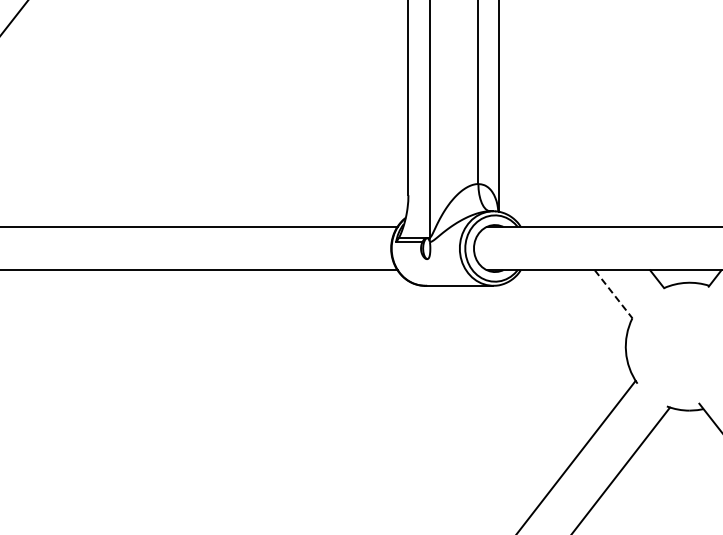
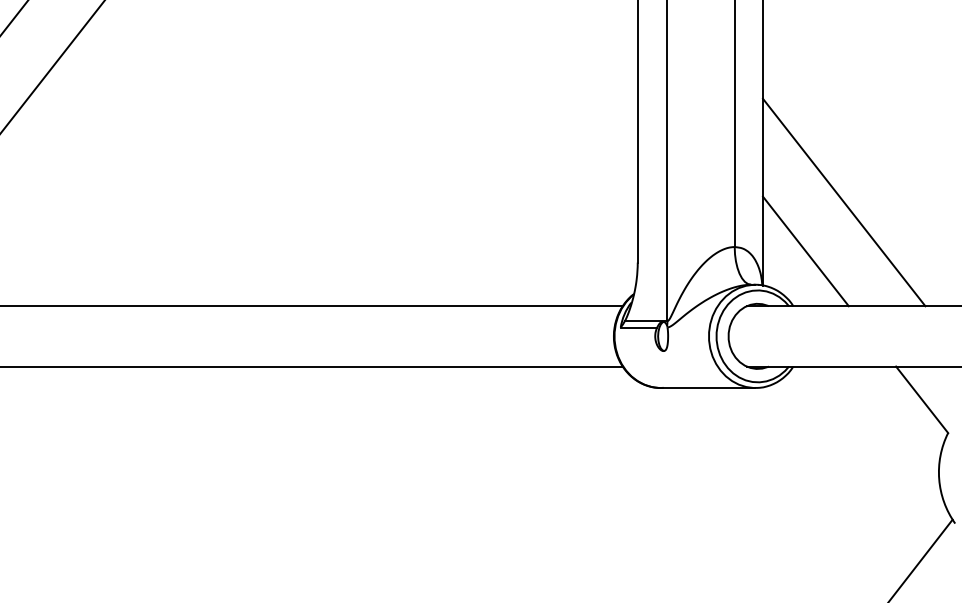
line: (557, 151) -> (844, 201), added
line: (529, 186) -> (805, 250), added
line: (613, 294) -> (921, 400), dashed -> solid

